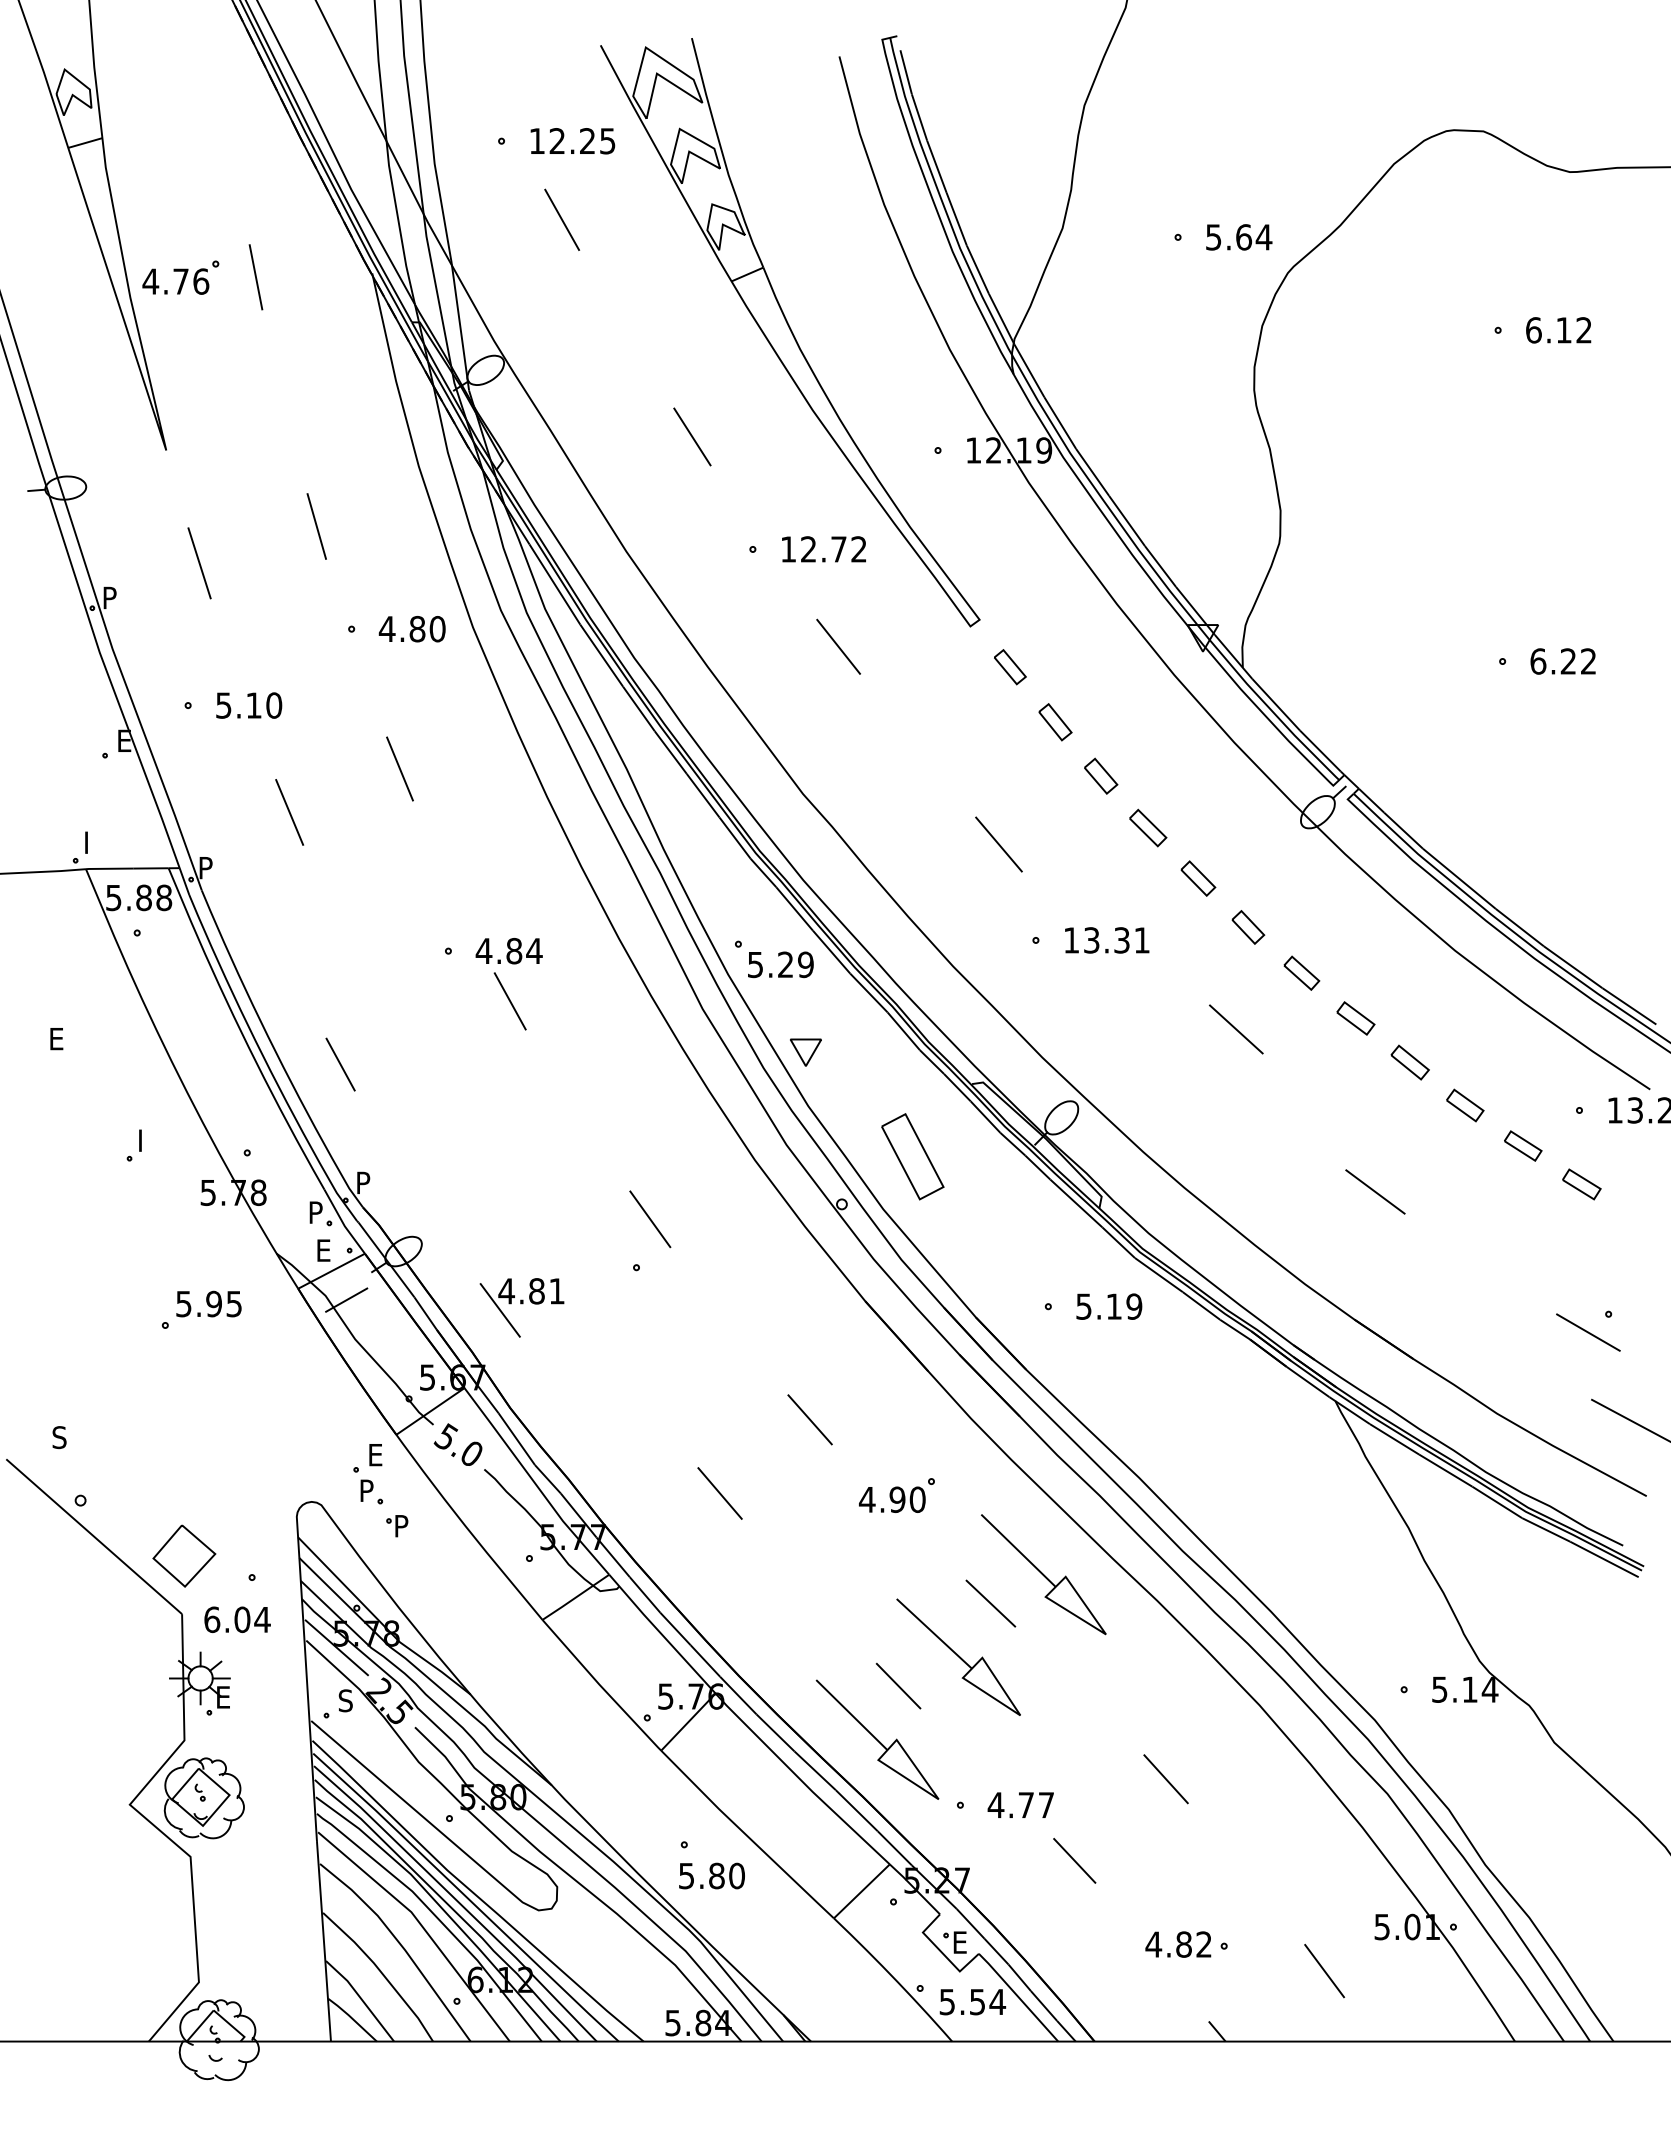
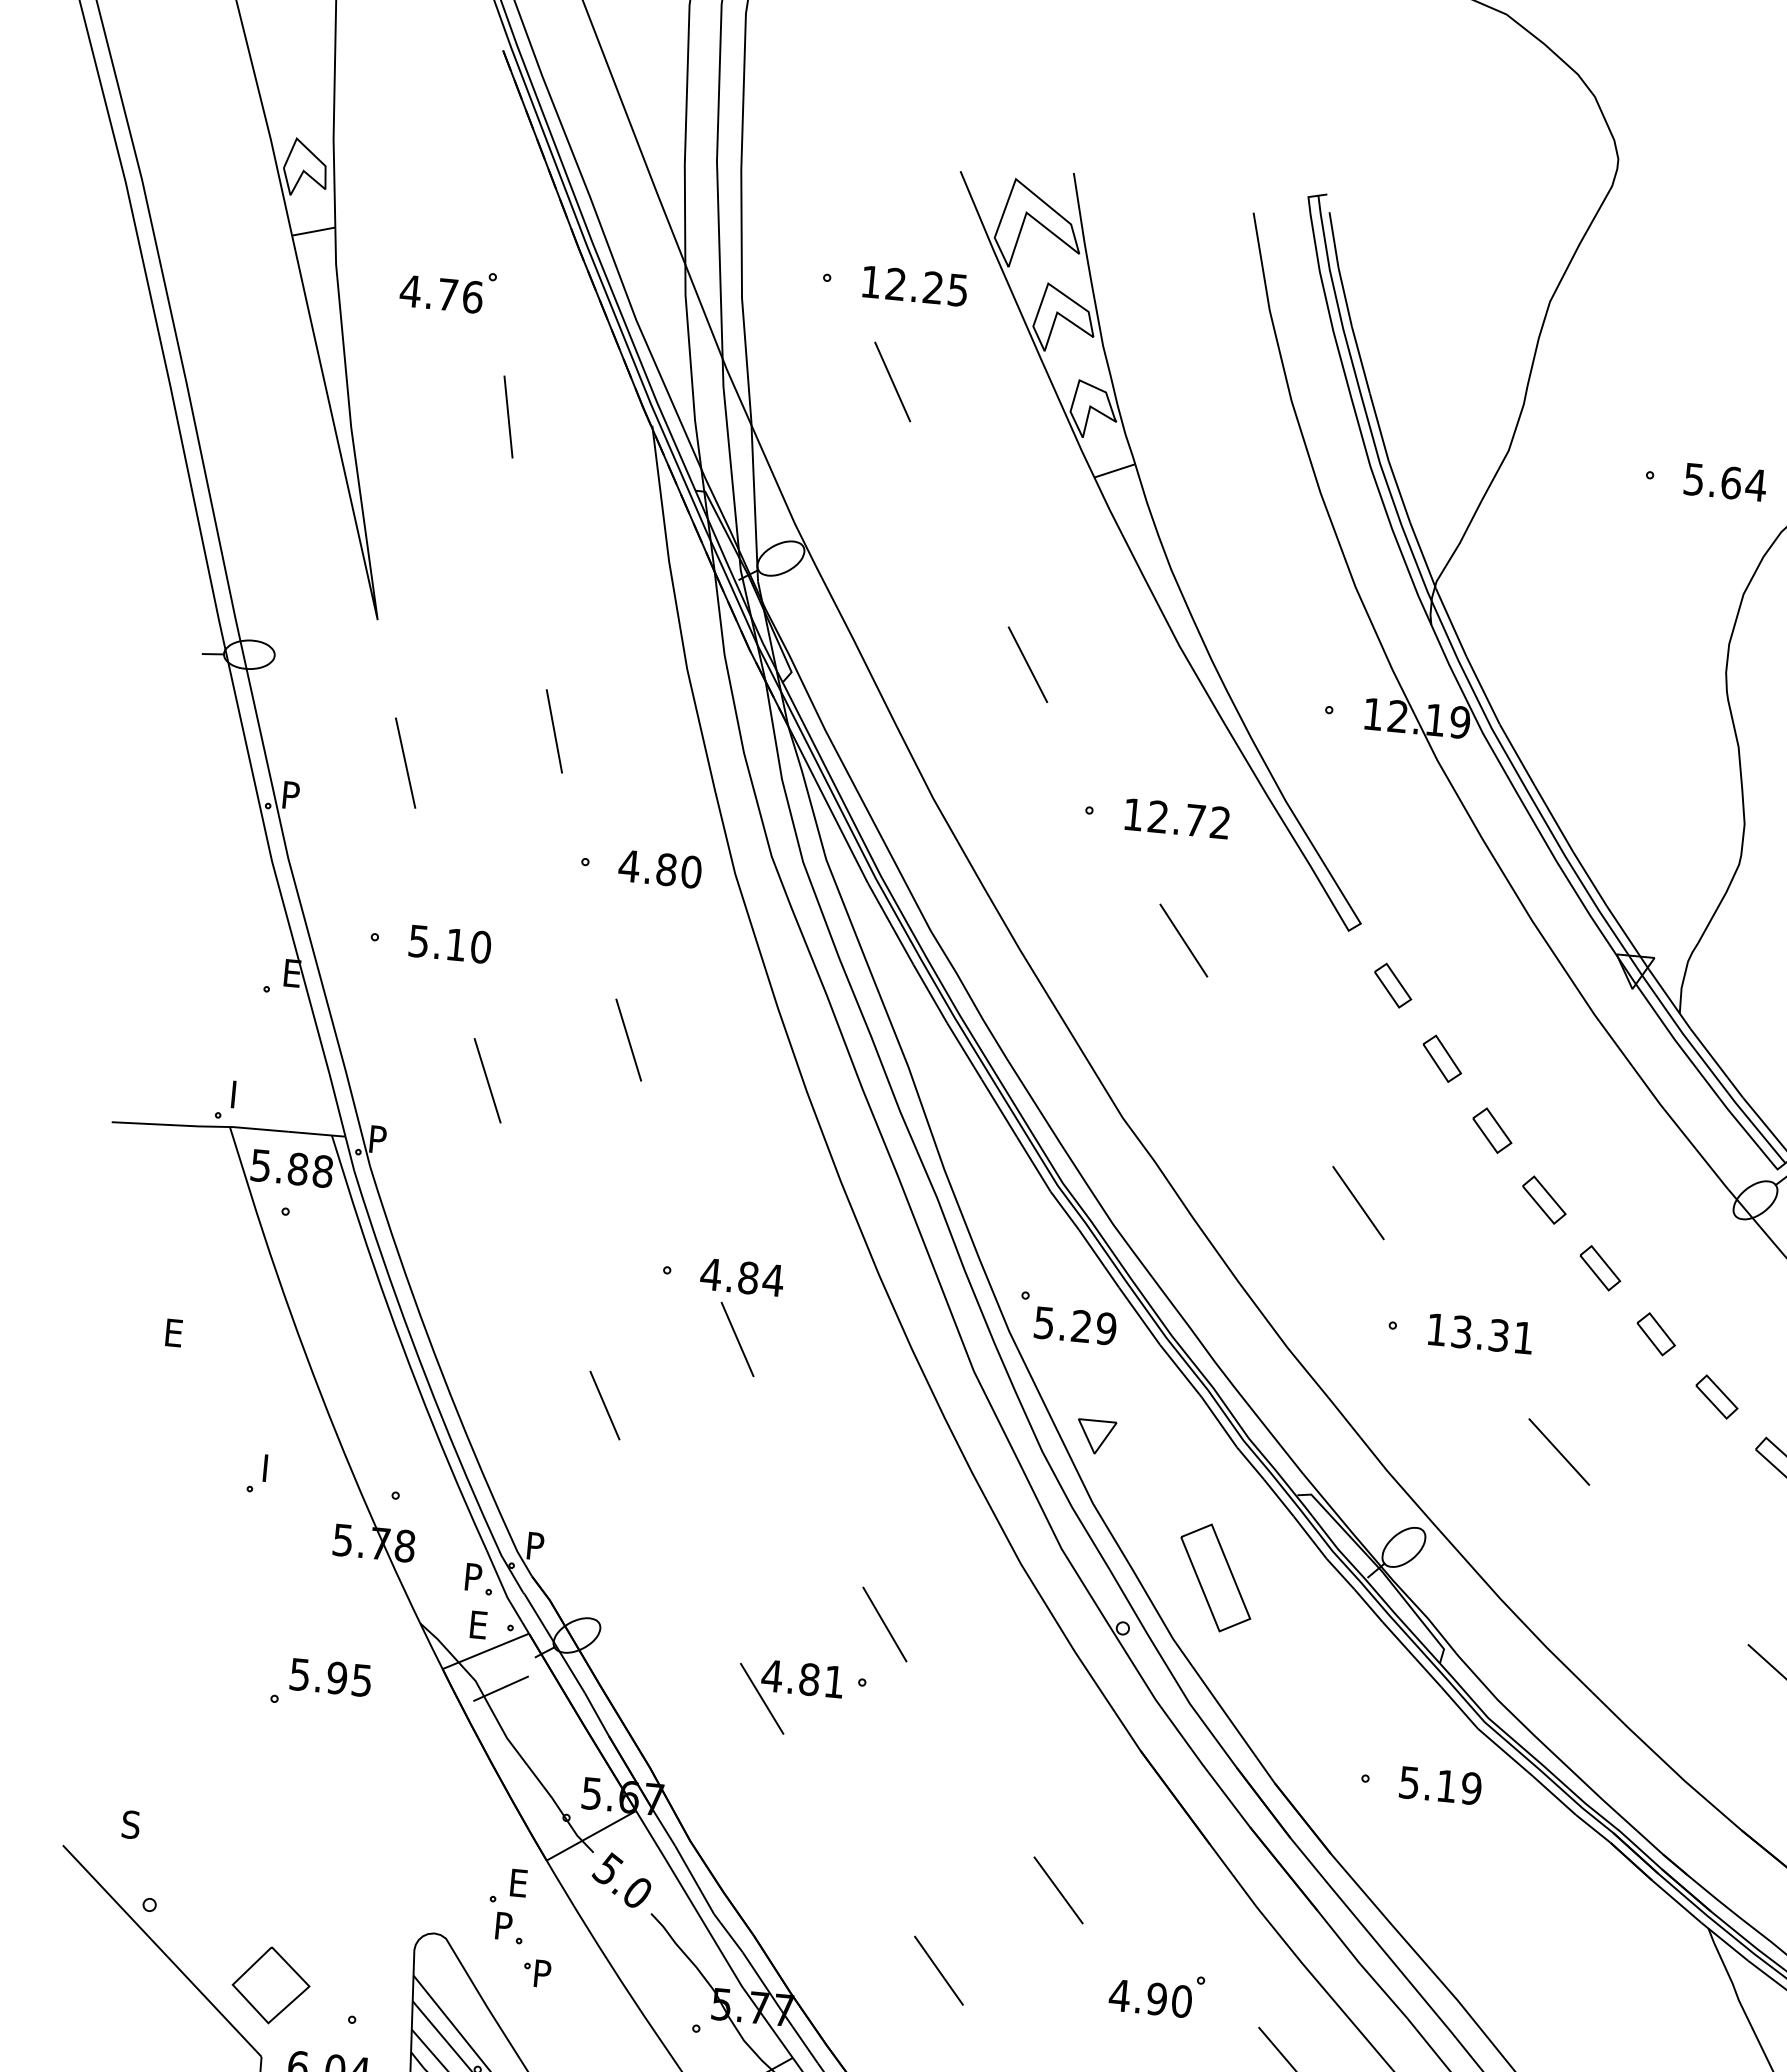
part: (180, 277) -> (447, 289), moved
line: (1236, 1029) -> (1559, 1452), moved
line: (340, 1064) -> (604, 1405), moved
part: (521, 1307) -> (788, 1697), moved

